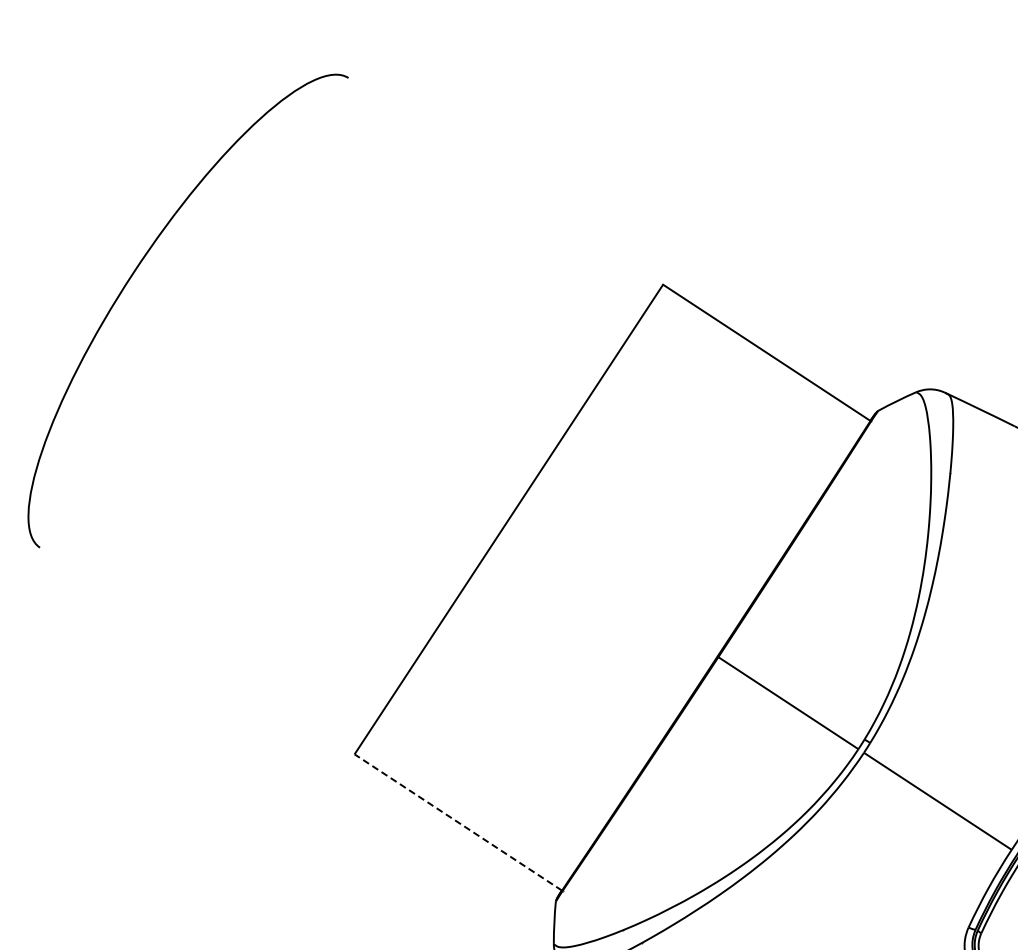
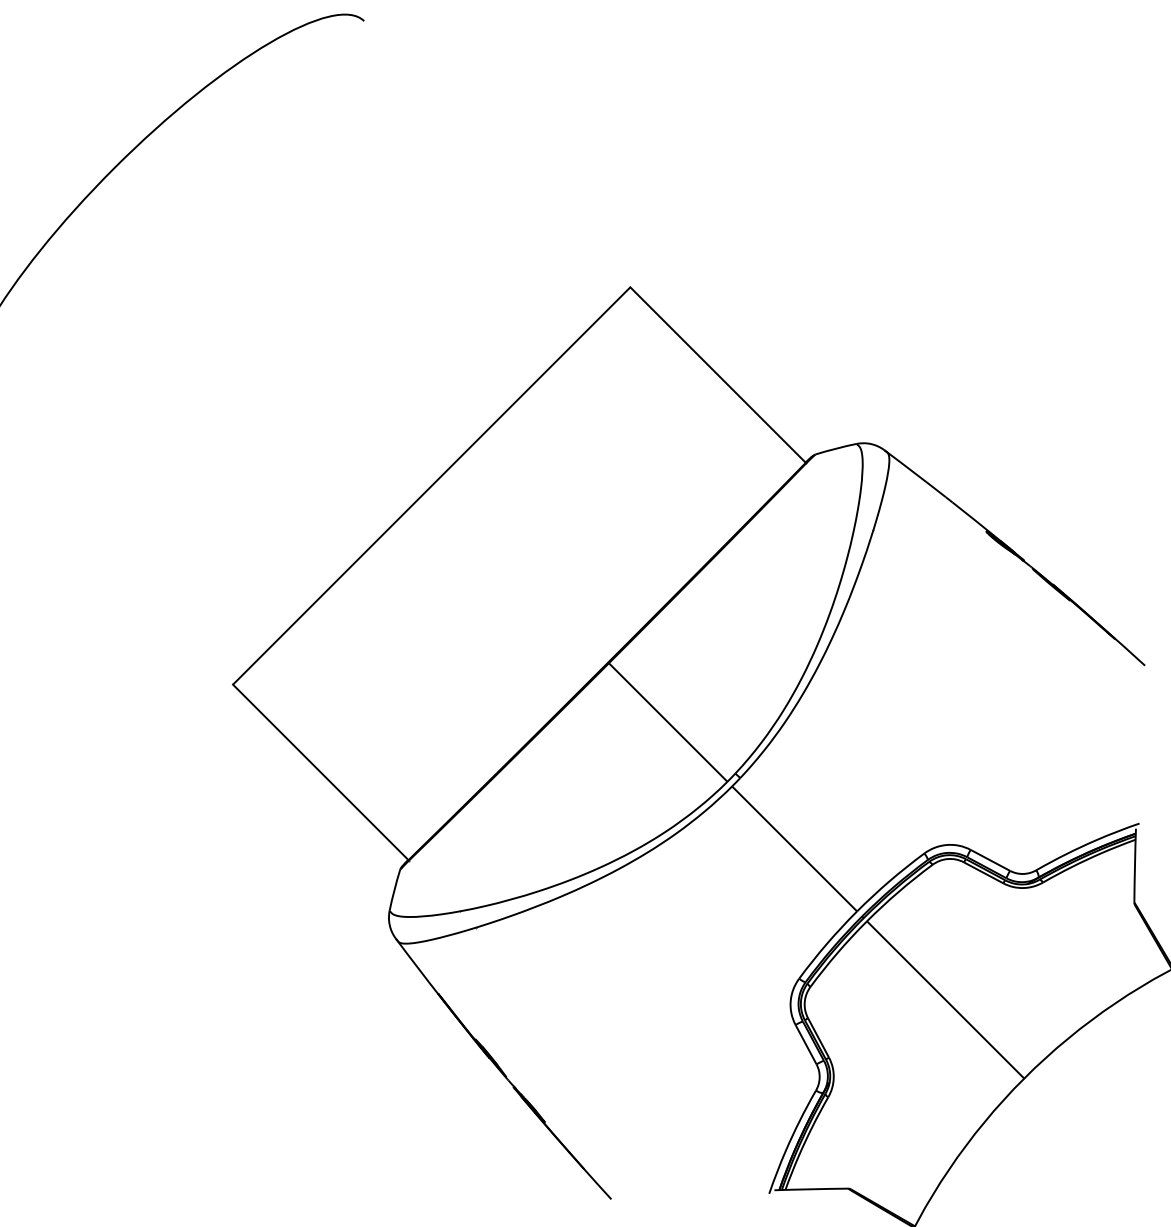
line: (458, 822) -> (320, 772), dashed -> solid

